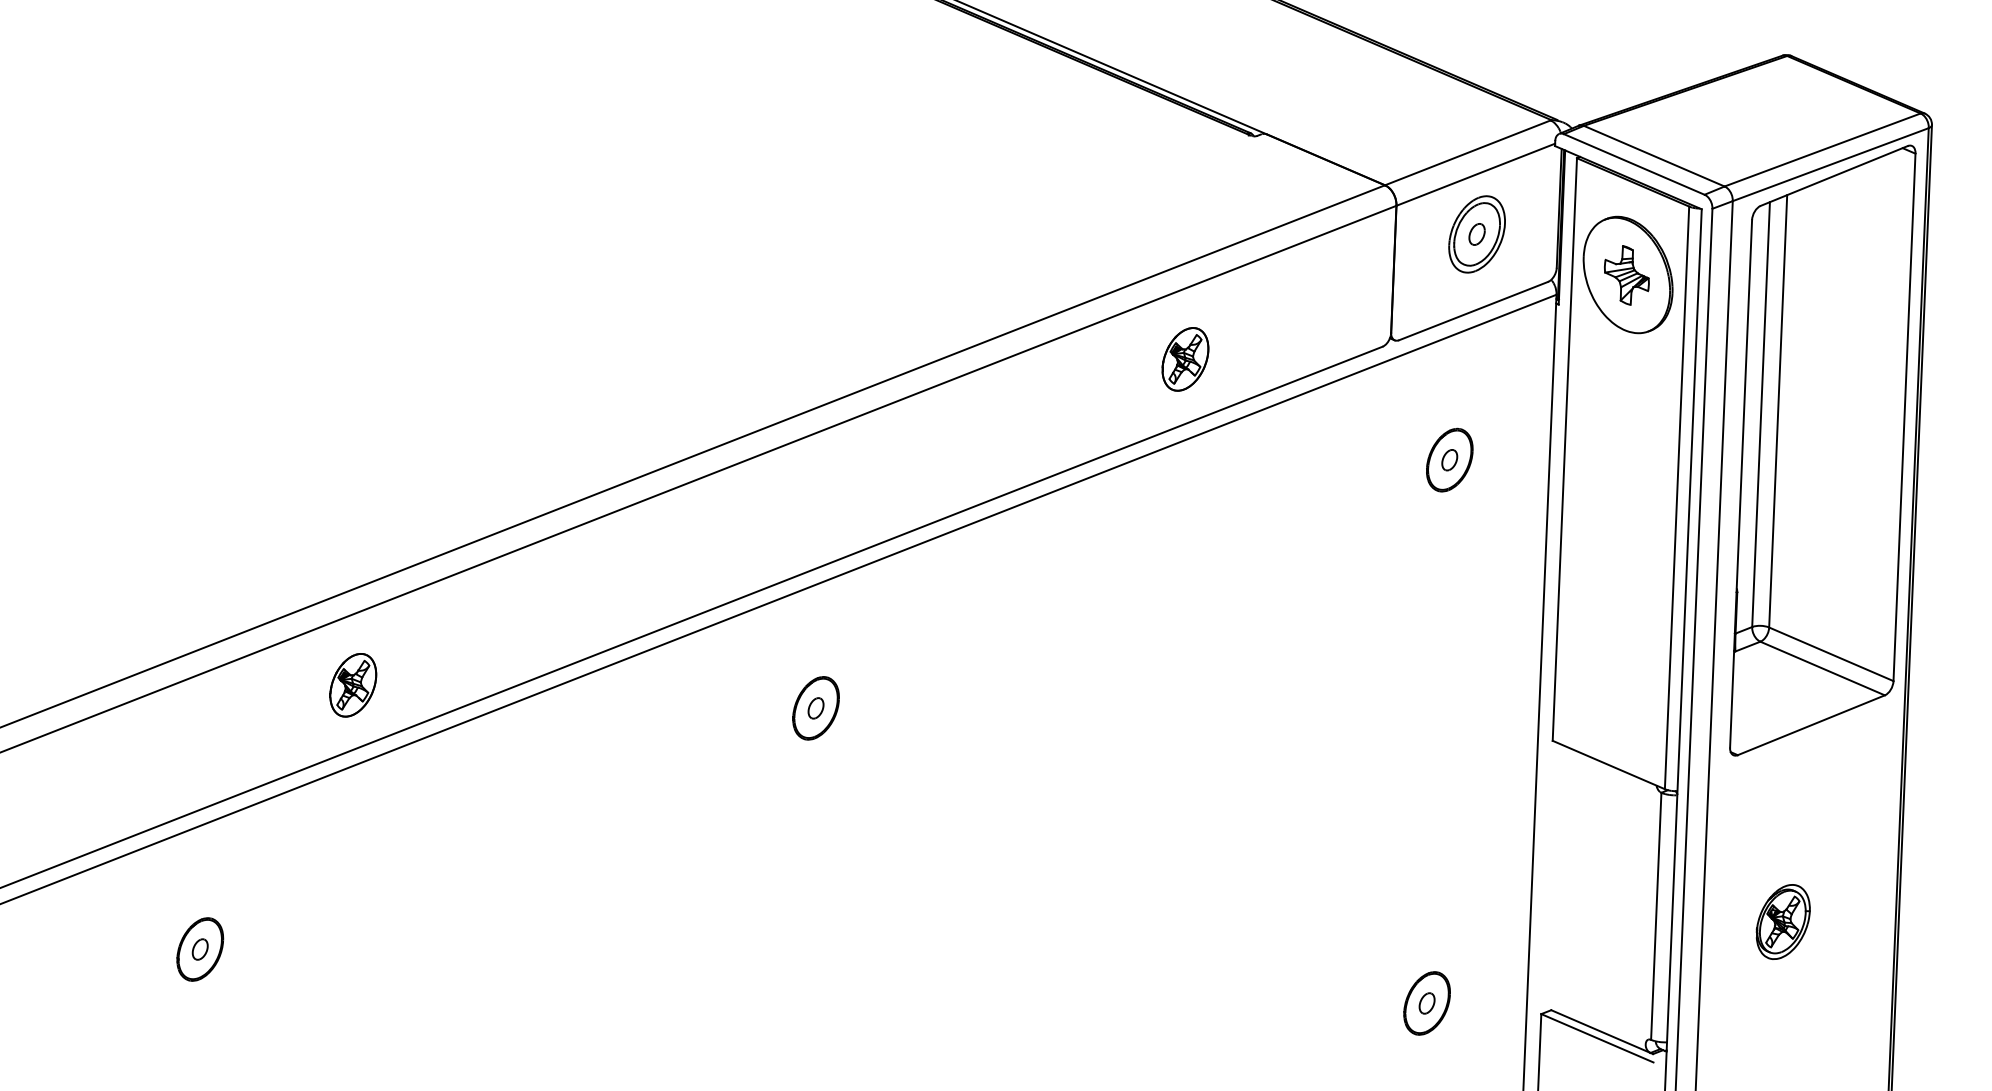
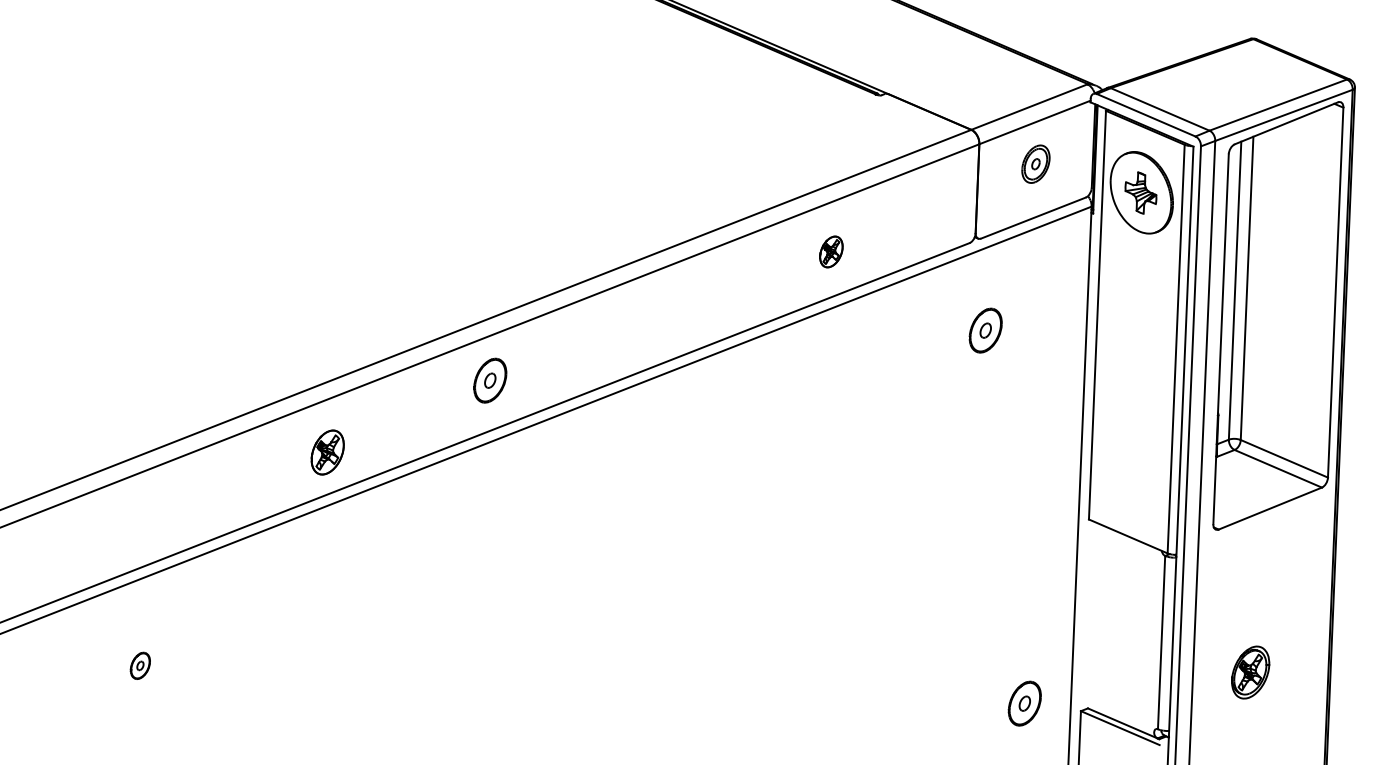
part: (1476, 233) -> (1035, 163), size x0.7
part: (1185, 358) -> (831, 251), size x0.7
part: (1449, 459) -> (985, 330), moved
part: (352, 685) -> (327, 452), moved
part: (816, 708) -> (490, 380), moved
part: (1783, 921) -> (1250, 672), moved
part: (200, 949) -> (140, 665), size x0.6
part: (1426, 1003) -> (1024, 703), moved

